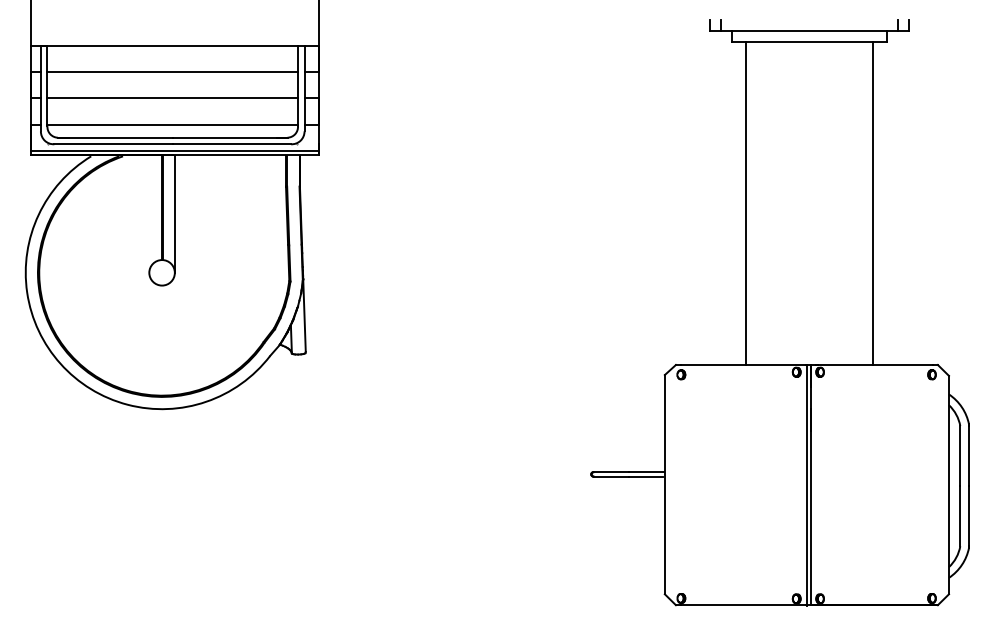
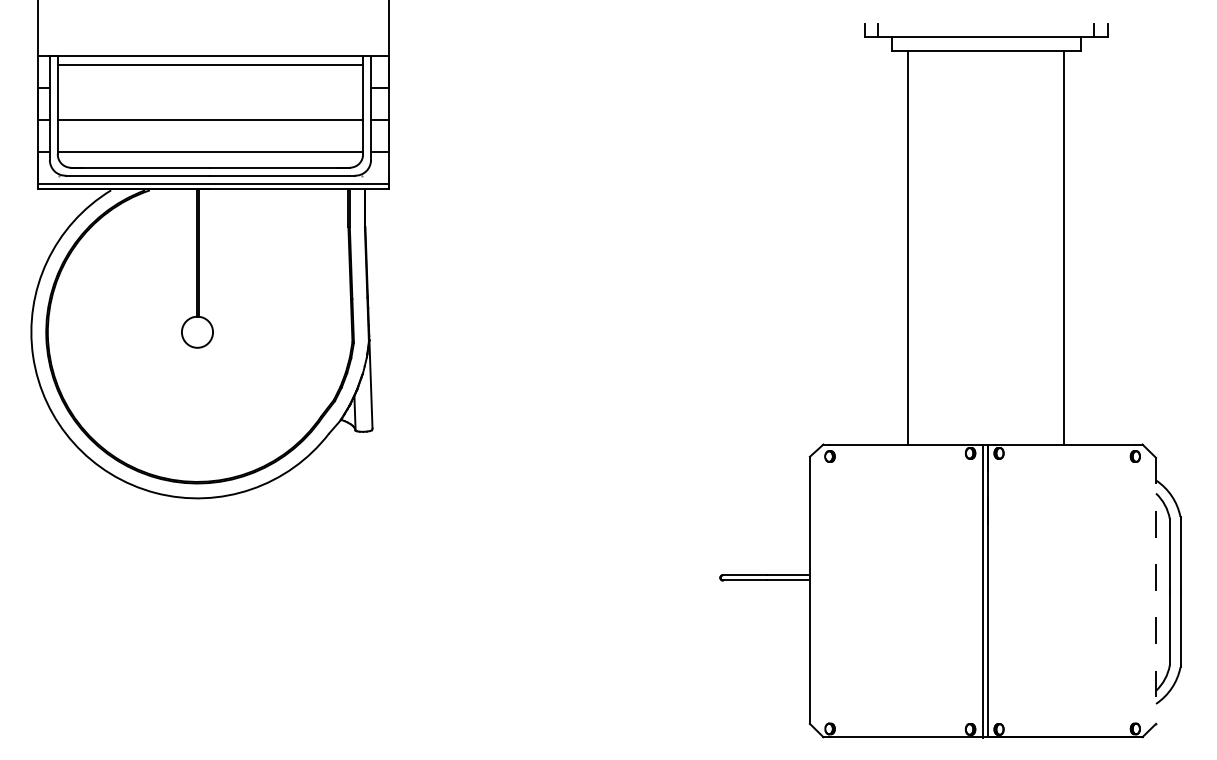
line: (172, 71) -> (210, 64), moved
line: (175, 214) -> (213, 261), removed
line: (949, 485) -> (1156, 591), solid -> dashed

